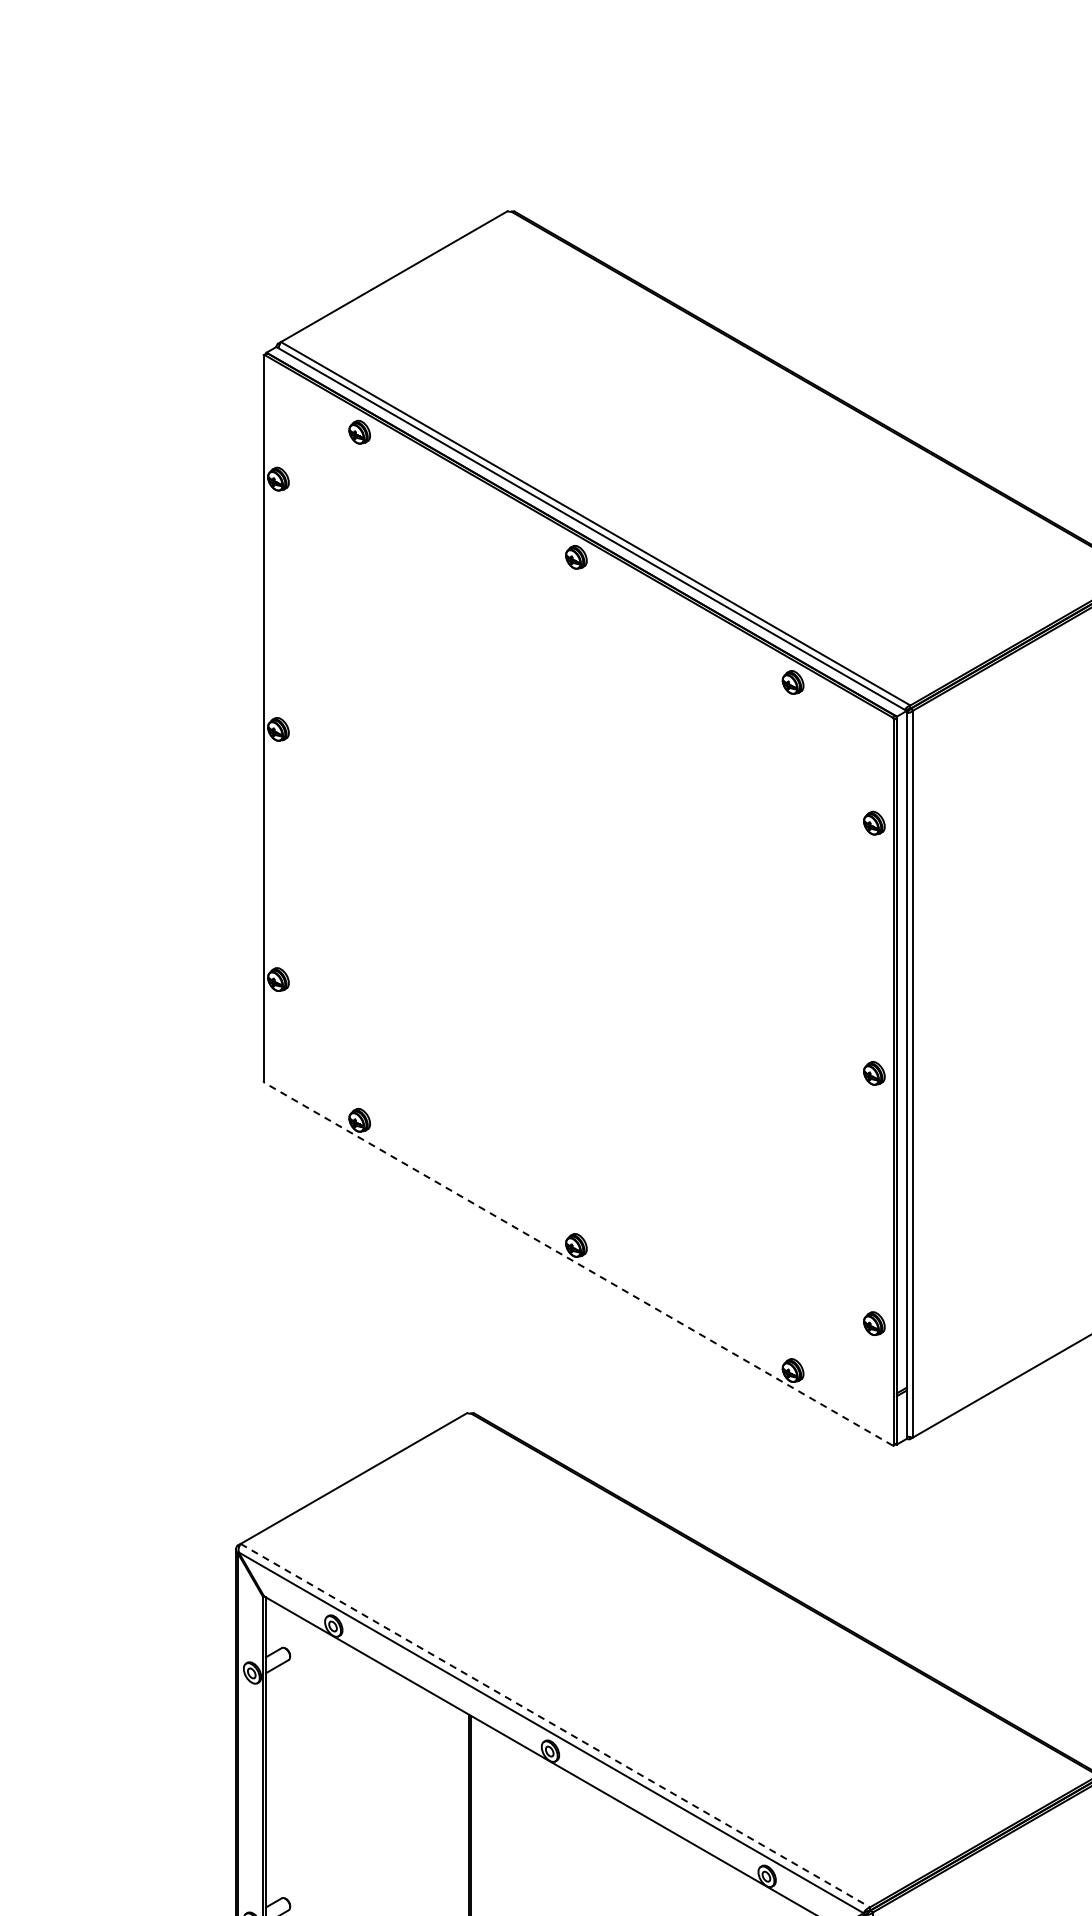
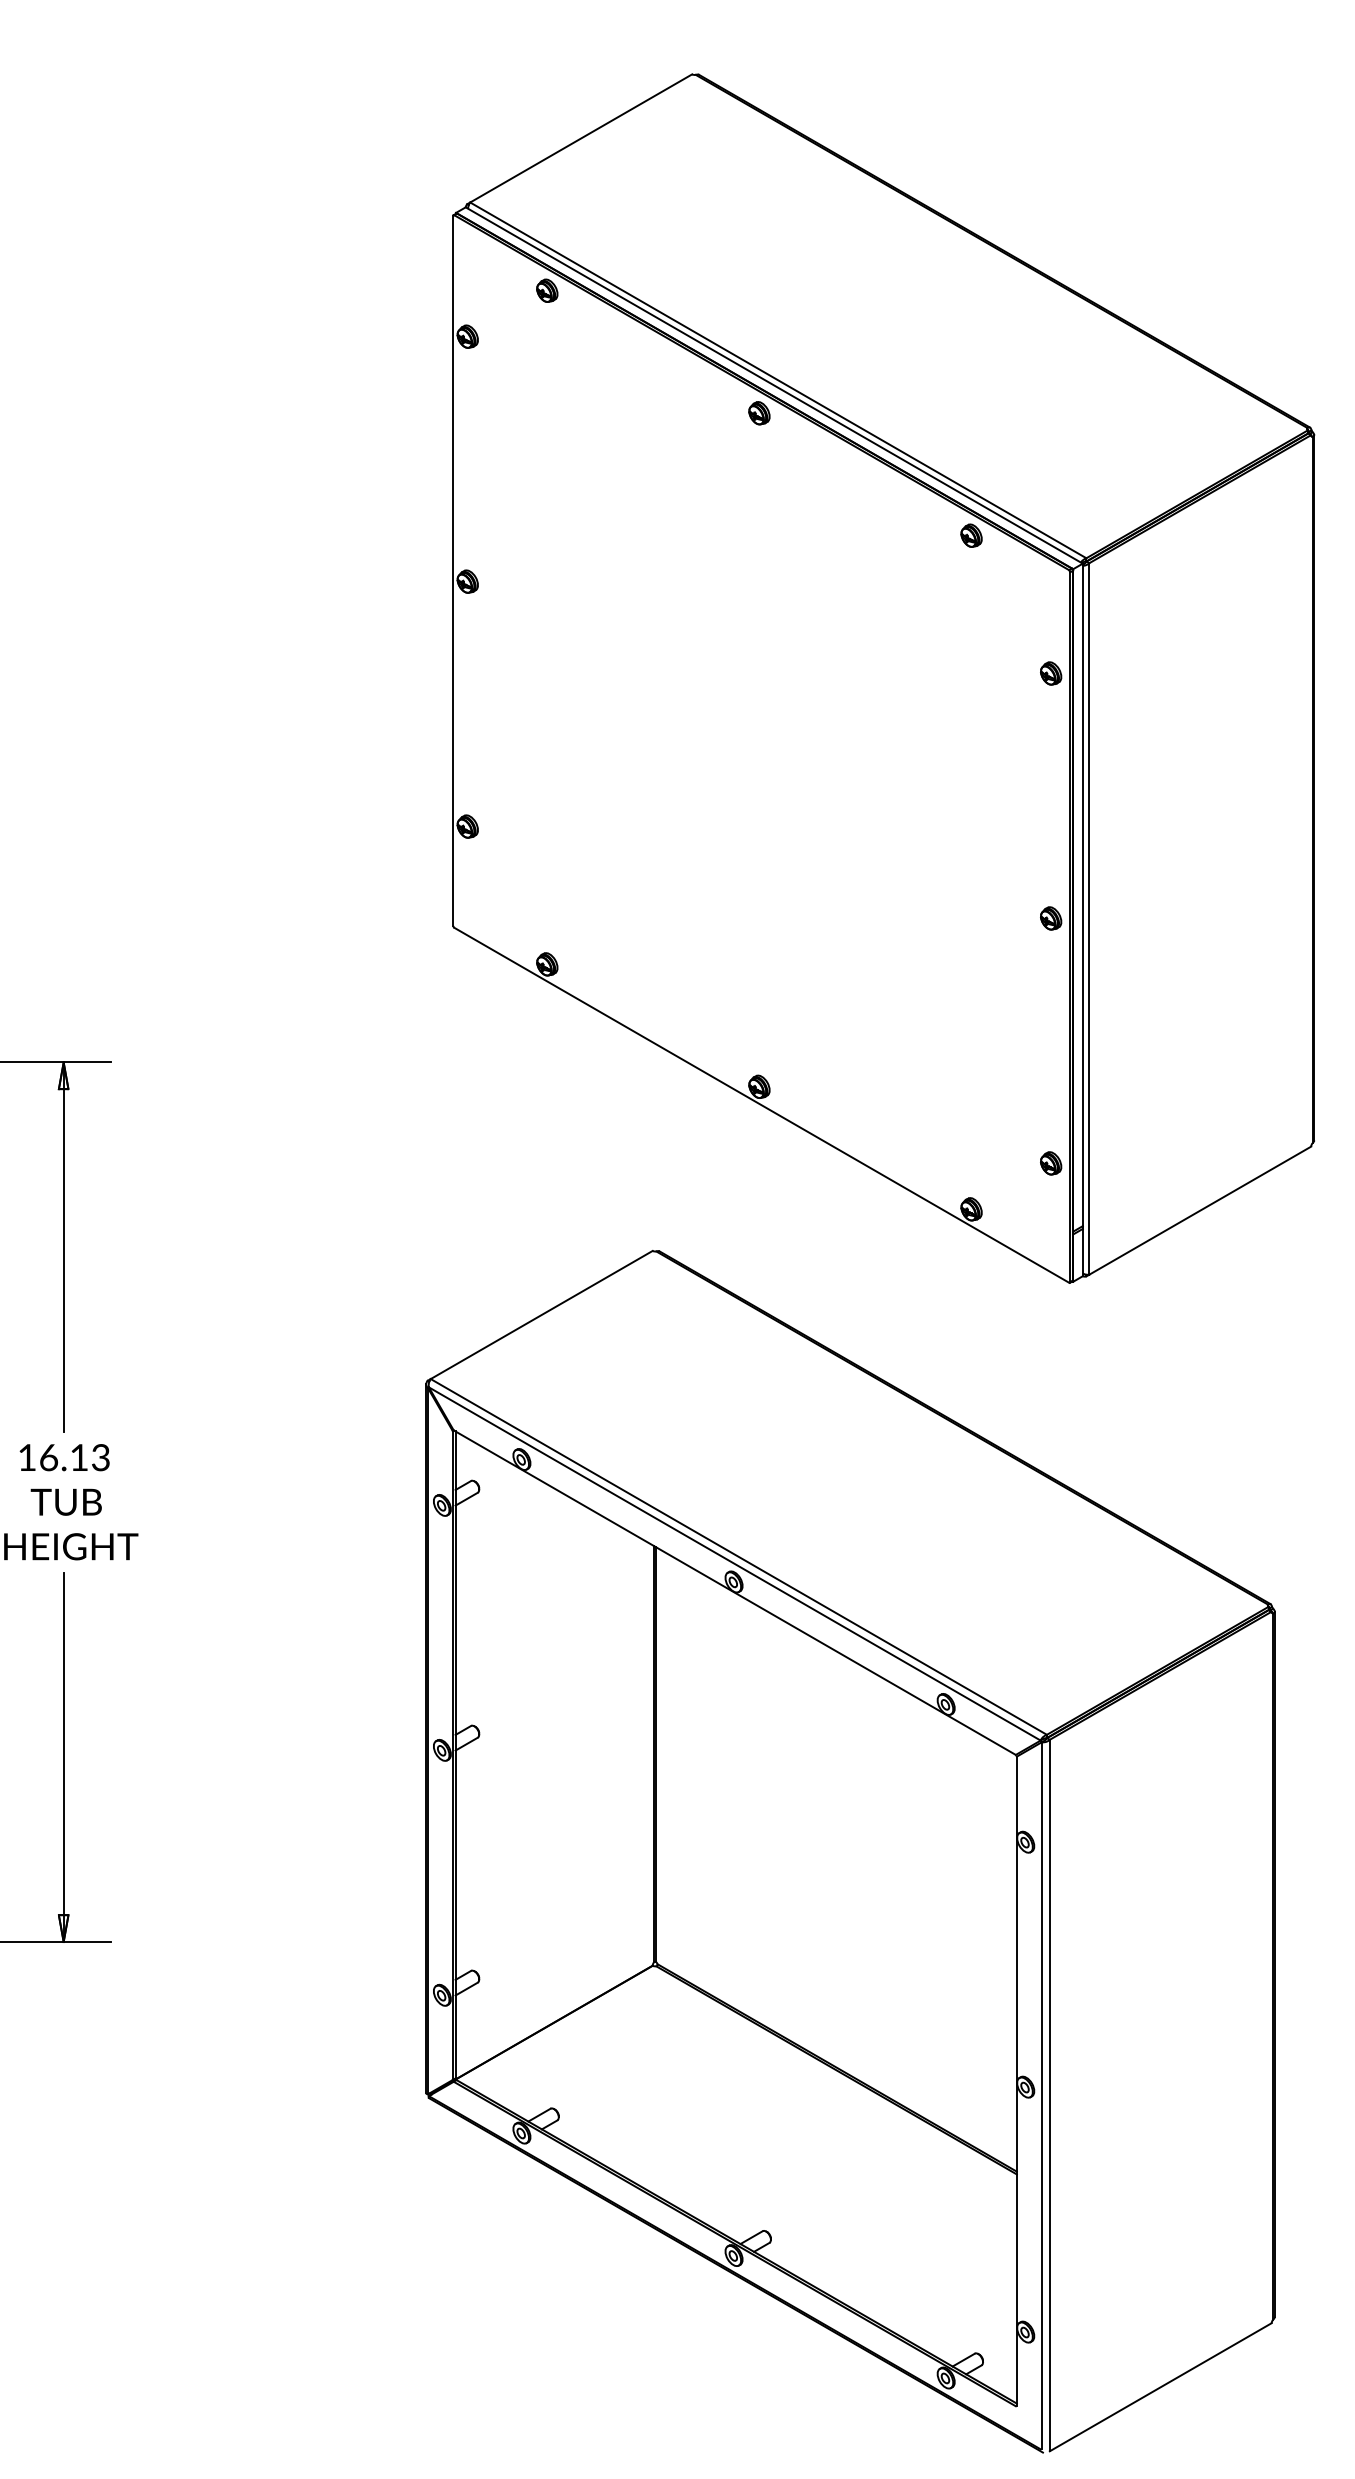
line: (578, 1264) -> (761, 1105), dashed -> solid
line: (555, 1725) -> (738, 1556), dashed -> solid

